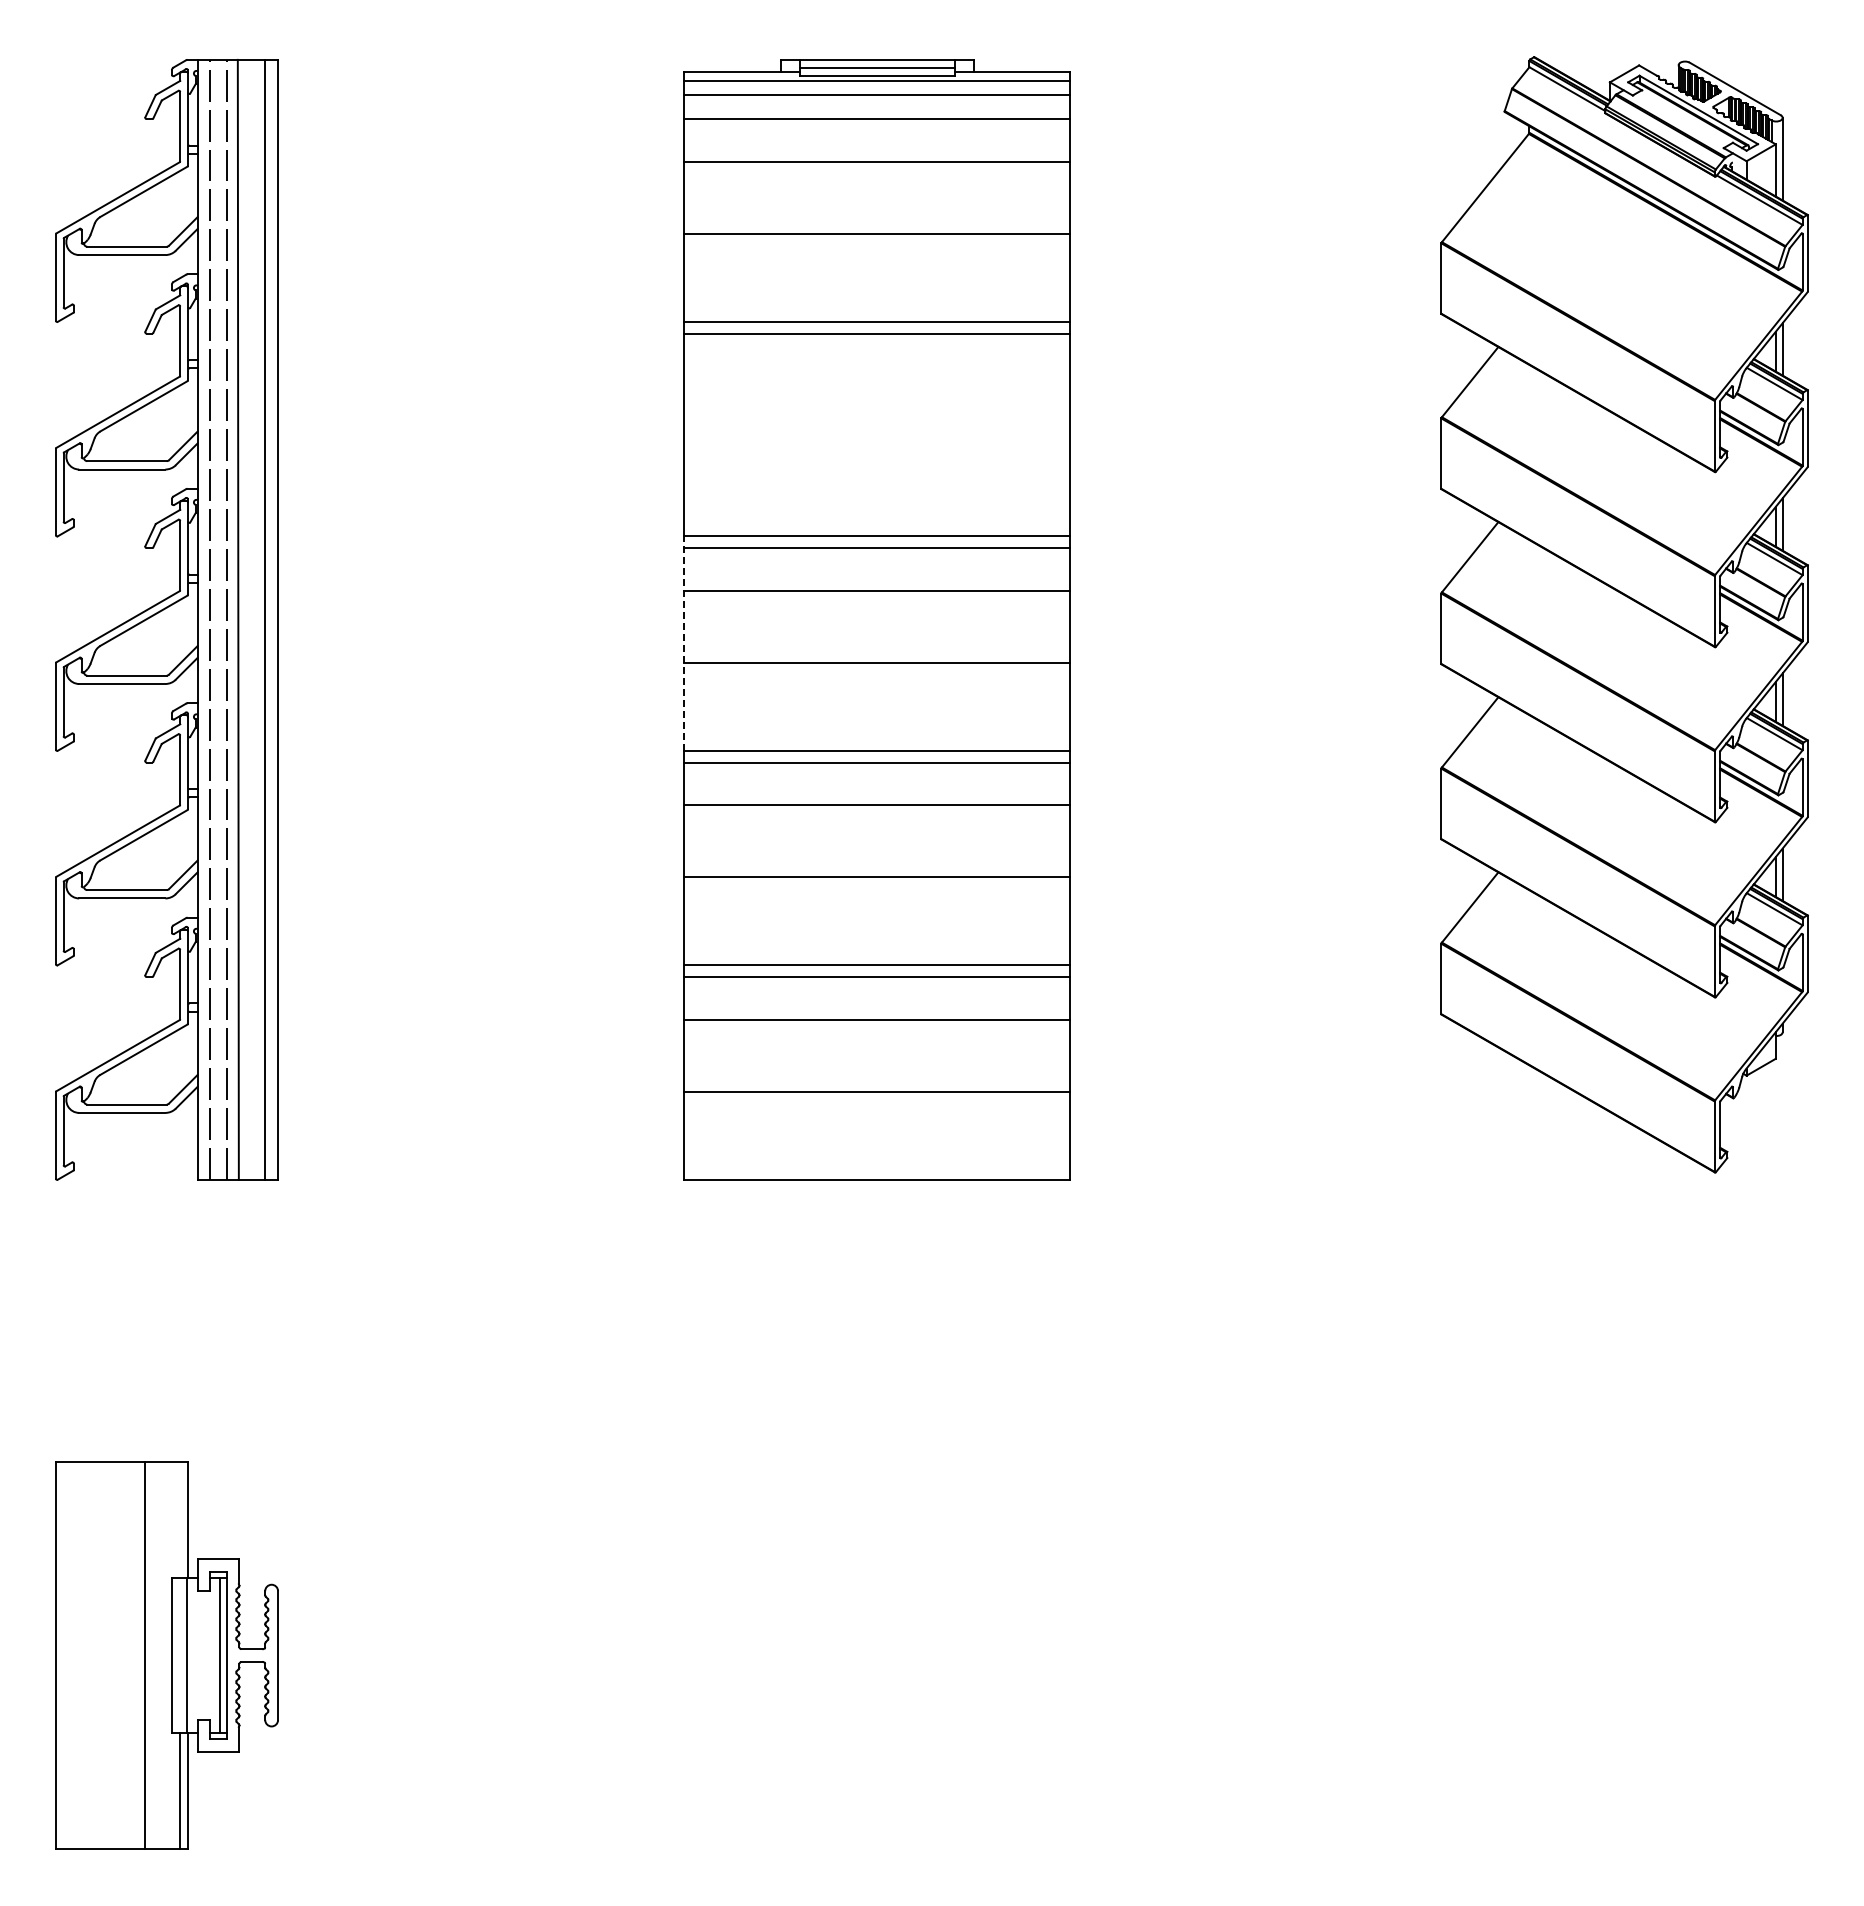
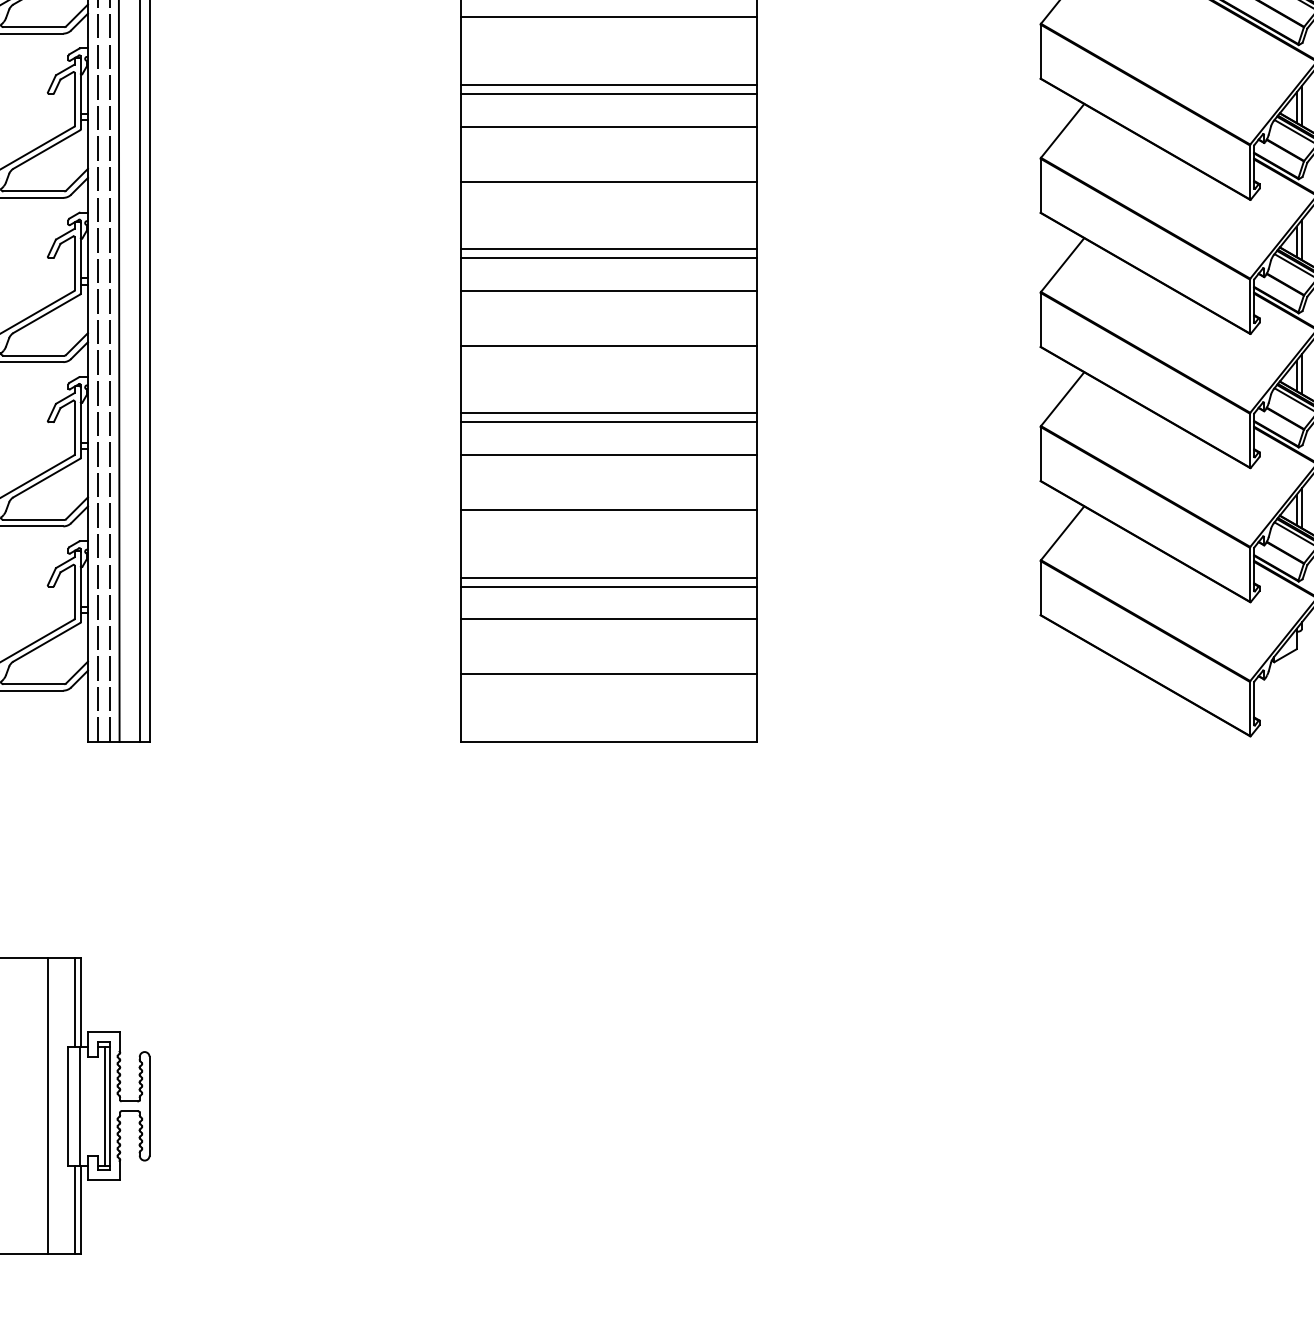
line: (877, 376) -> (608, 126), added
line: (877, 448) -> (608, 181), added
line: (684, 643) -> (460, 331), dashed -> solid
line: (180, 1520) -> (74, 1002), added

